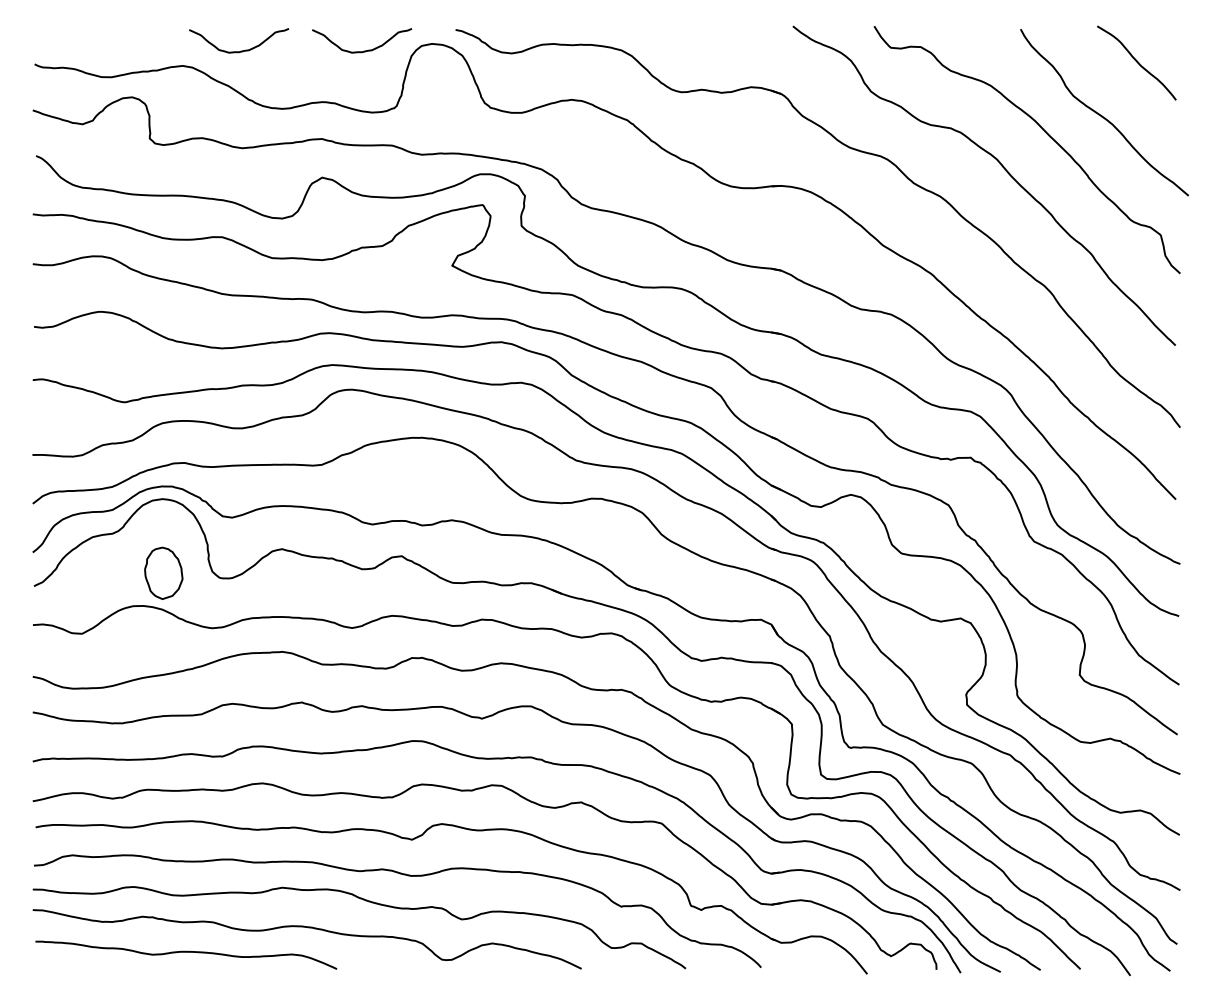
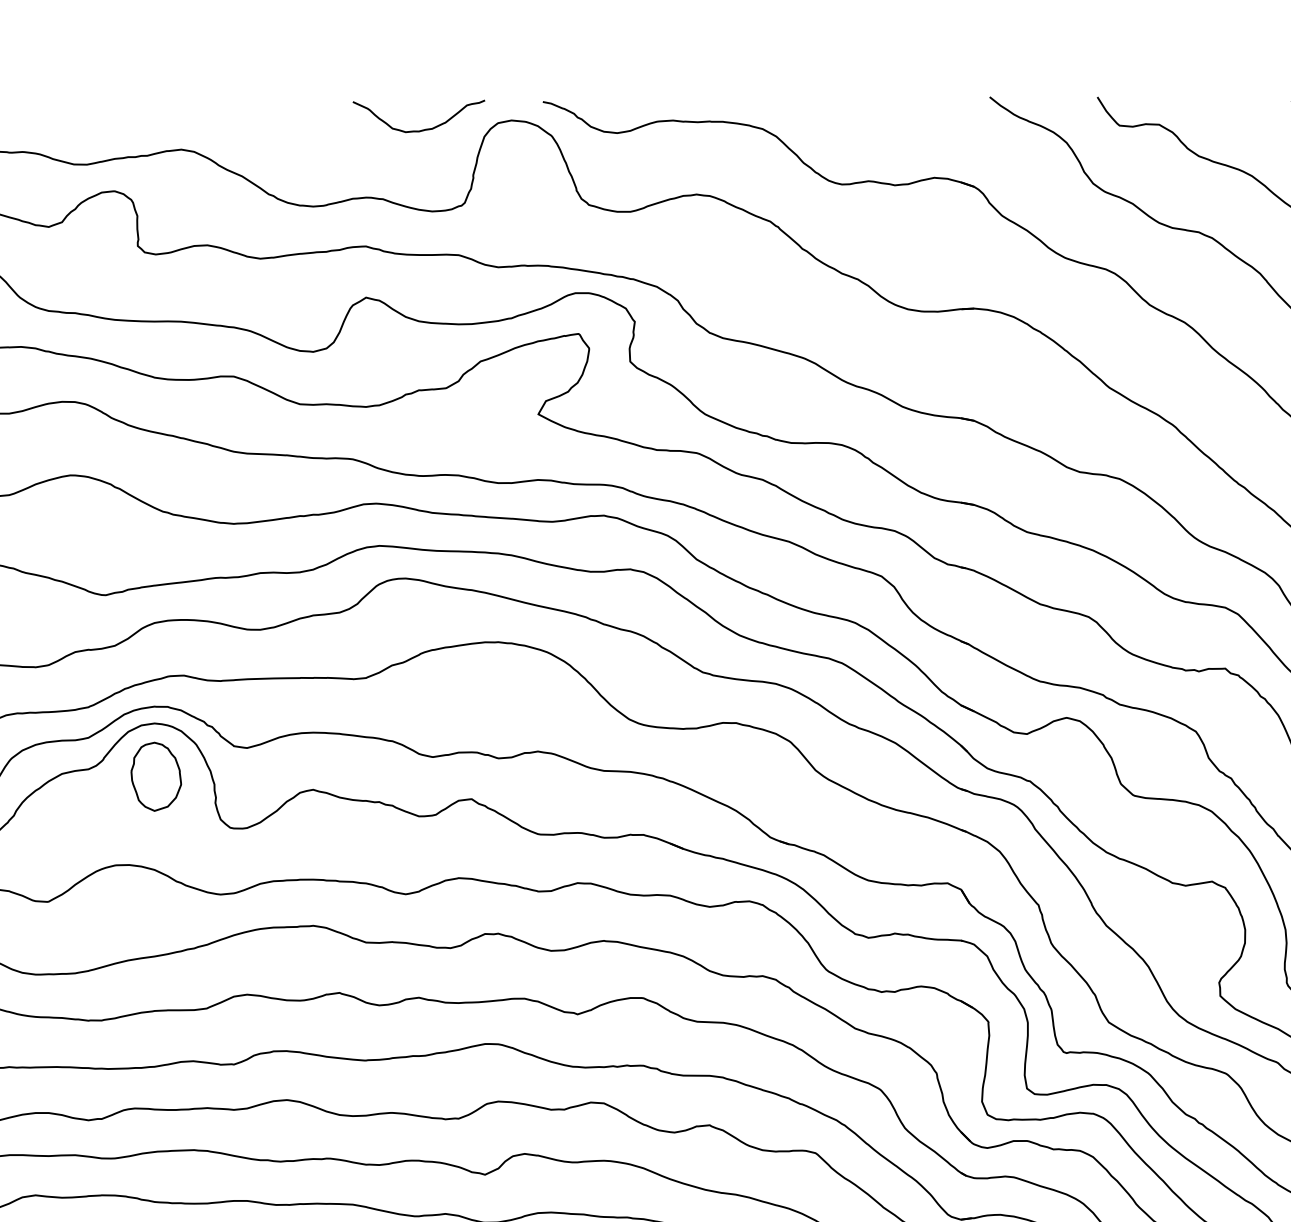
curve: (240, 50) -> (257, 129), removed
part: (163, 572) -> (155, 775), moved

